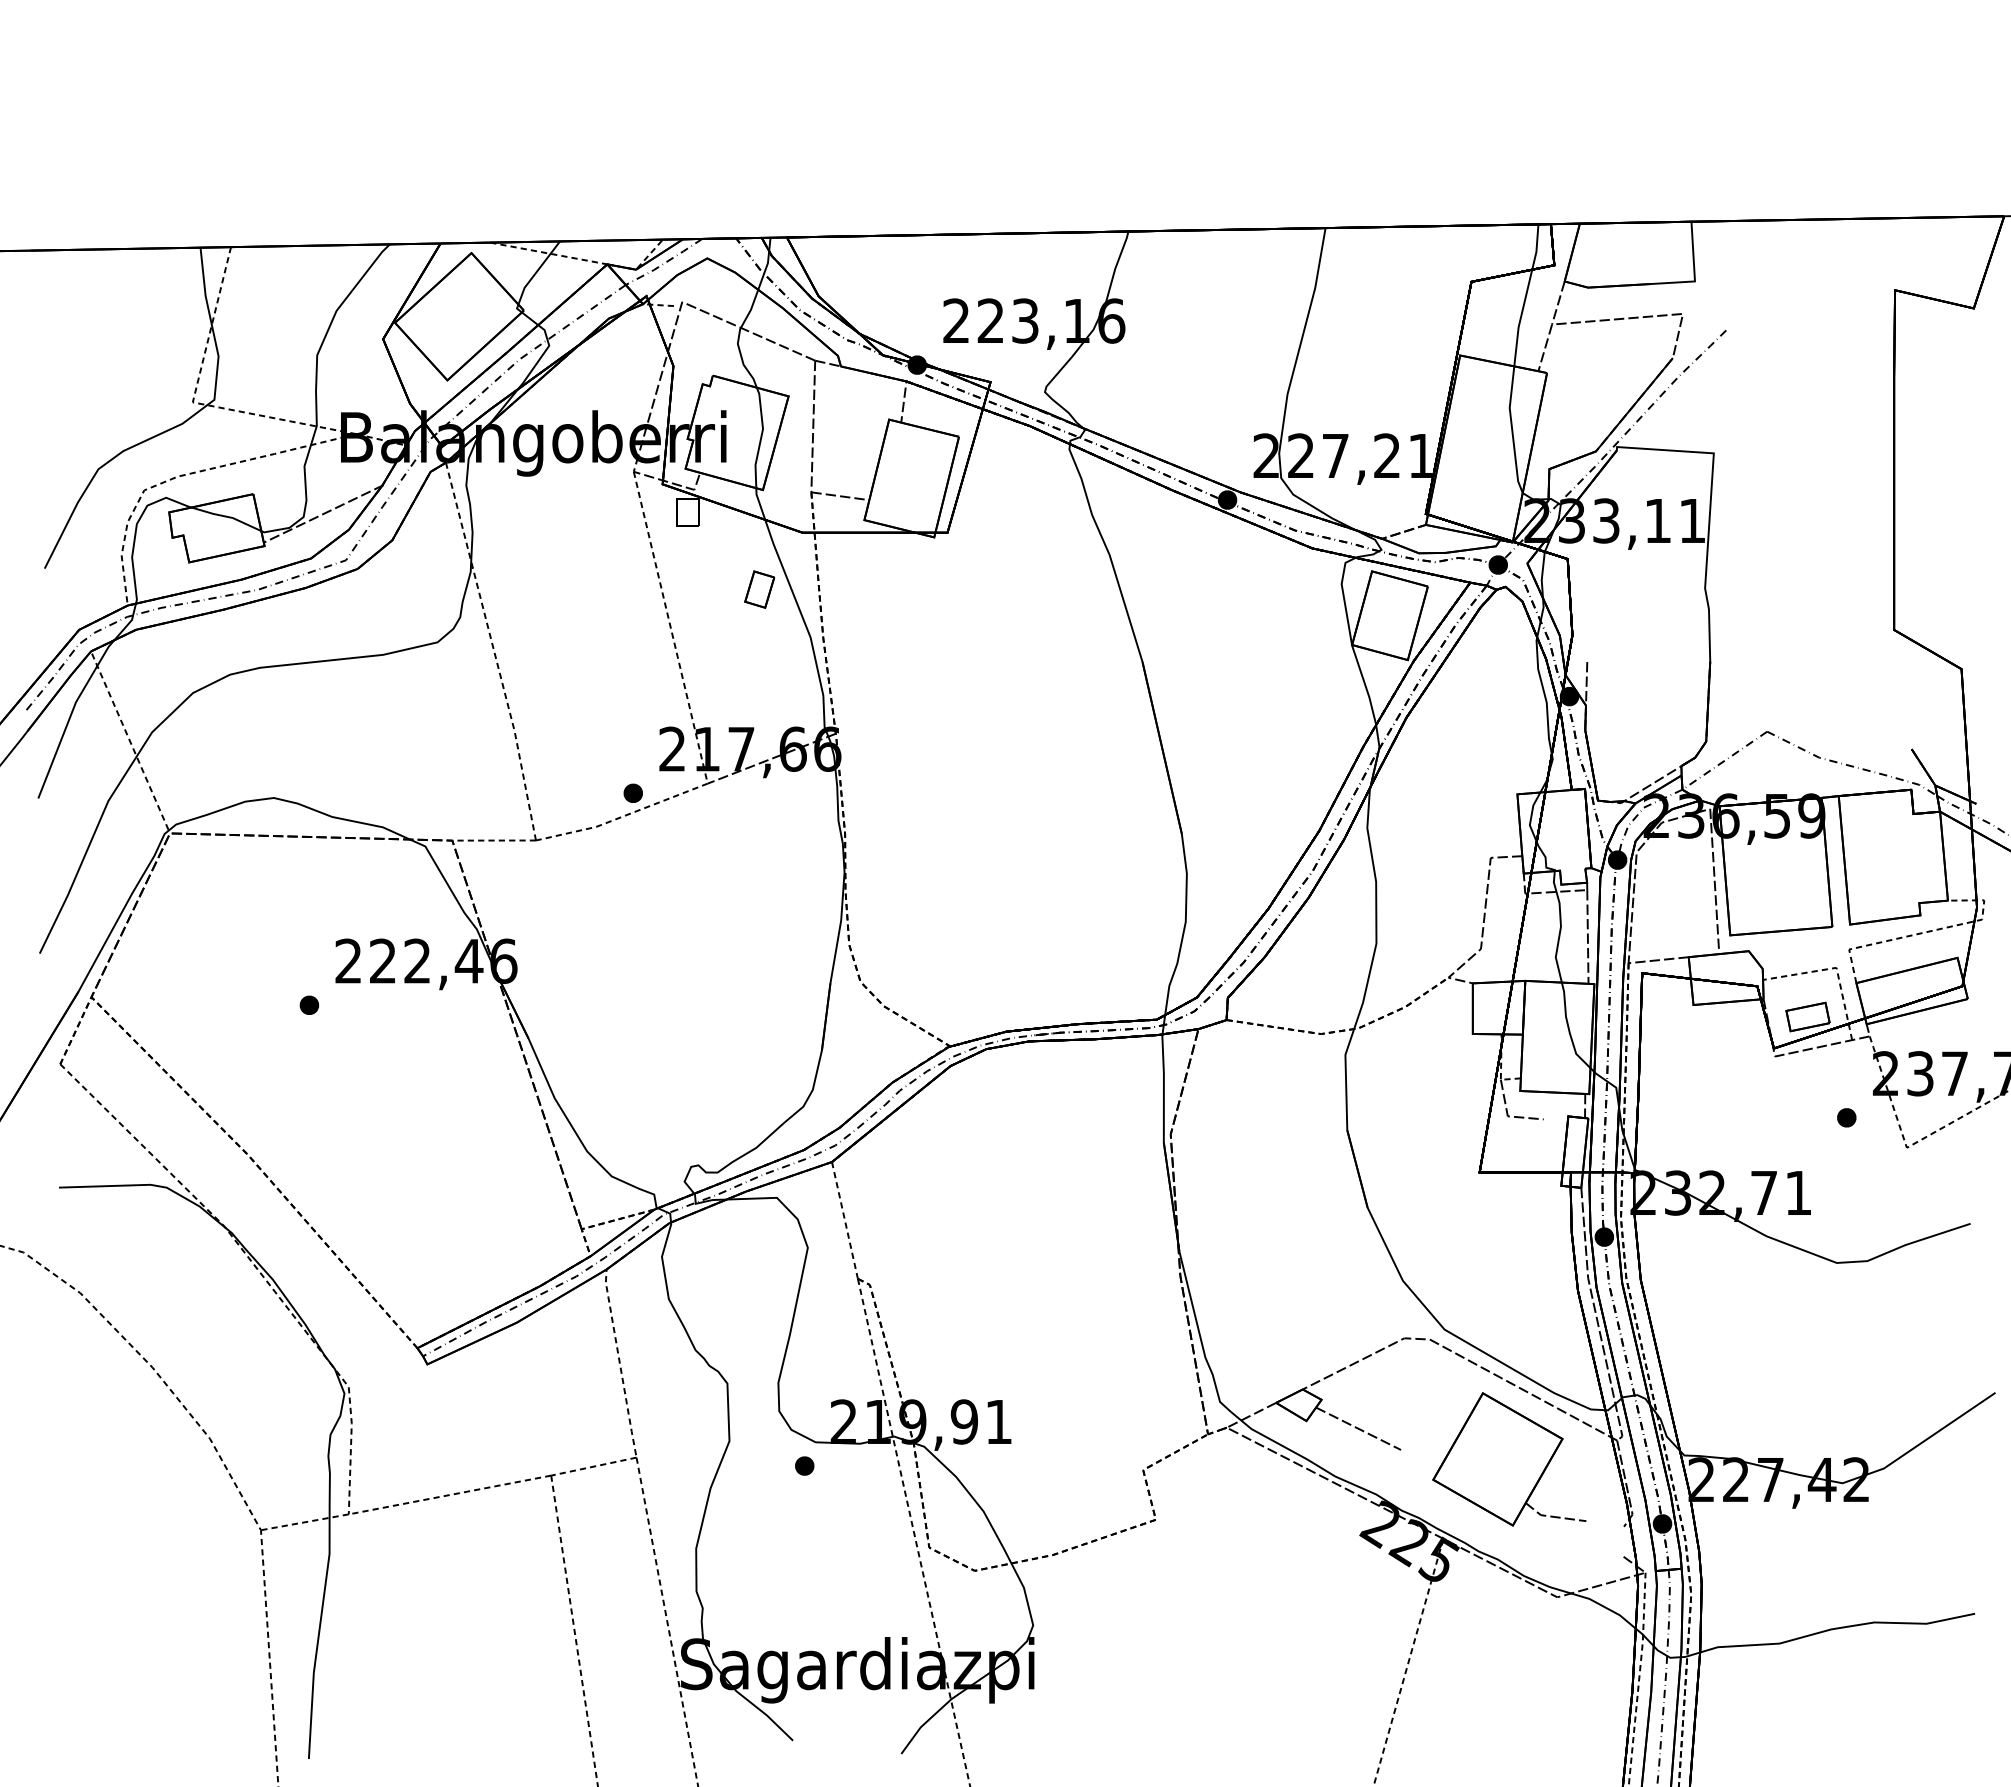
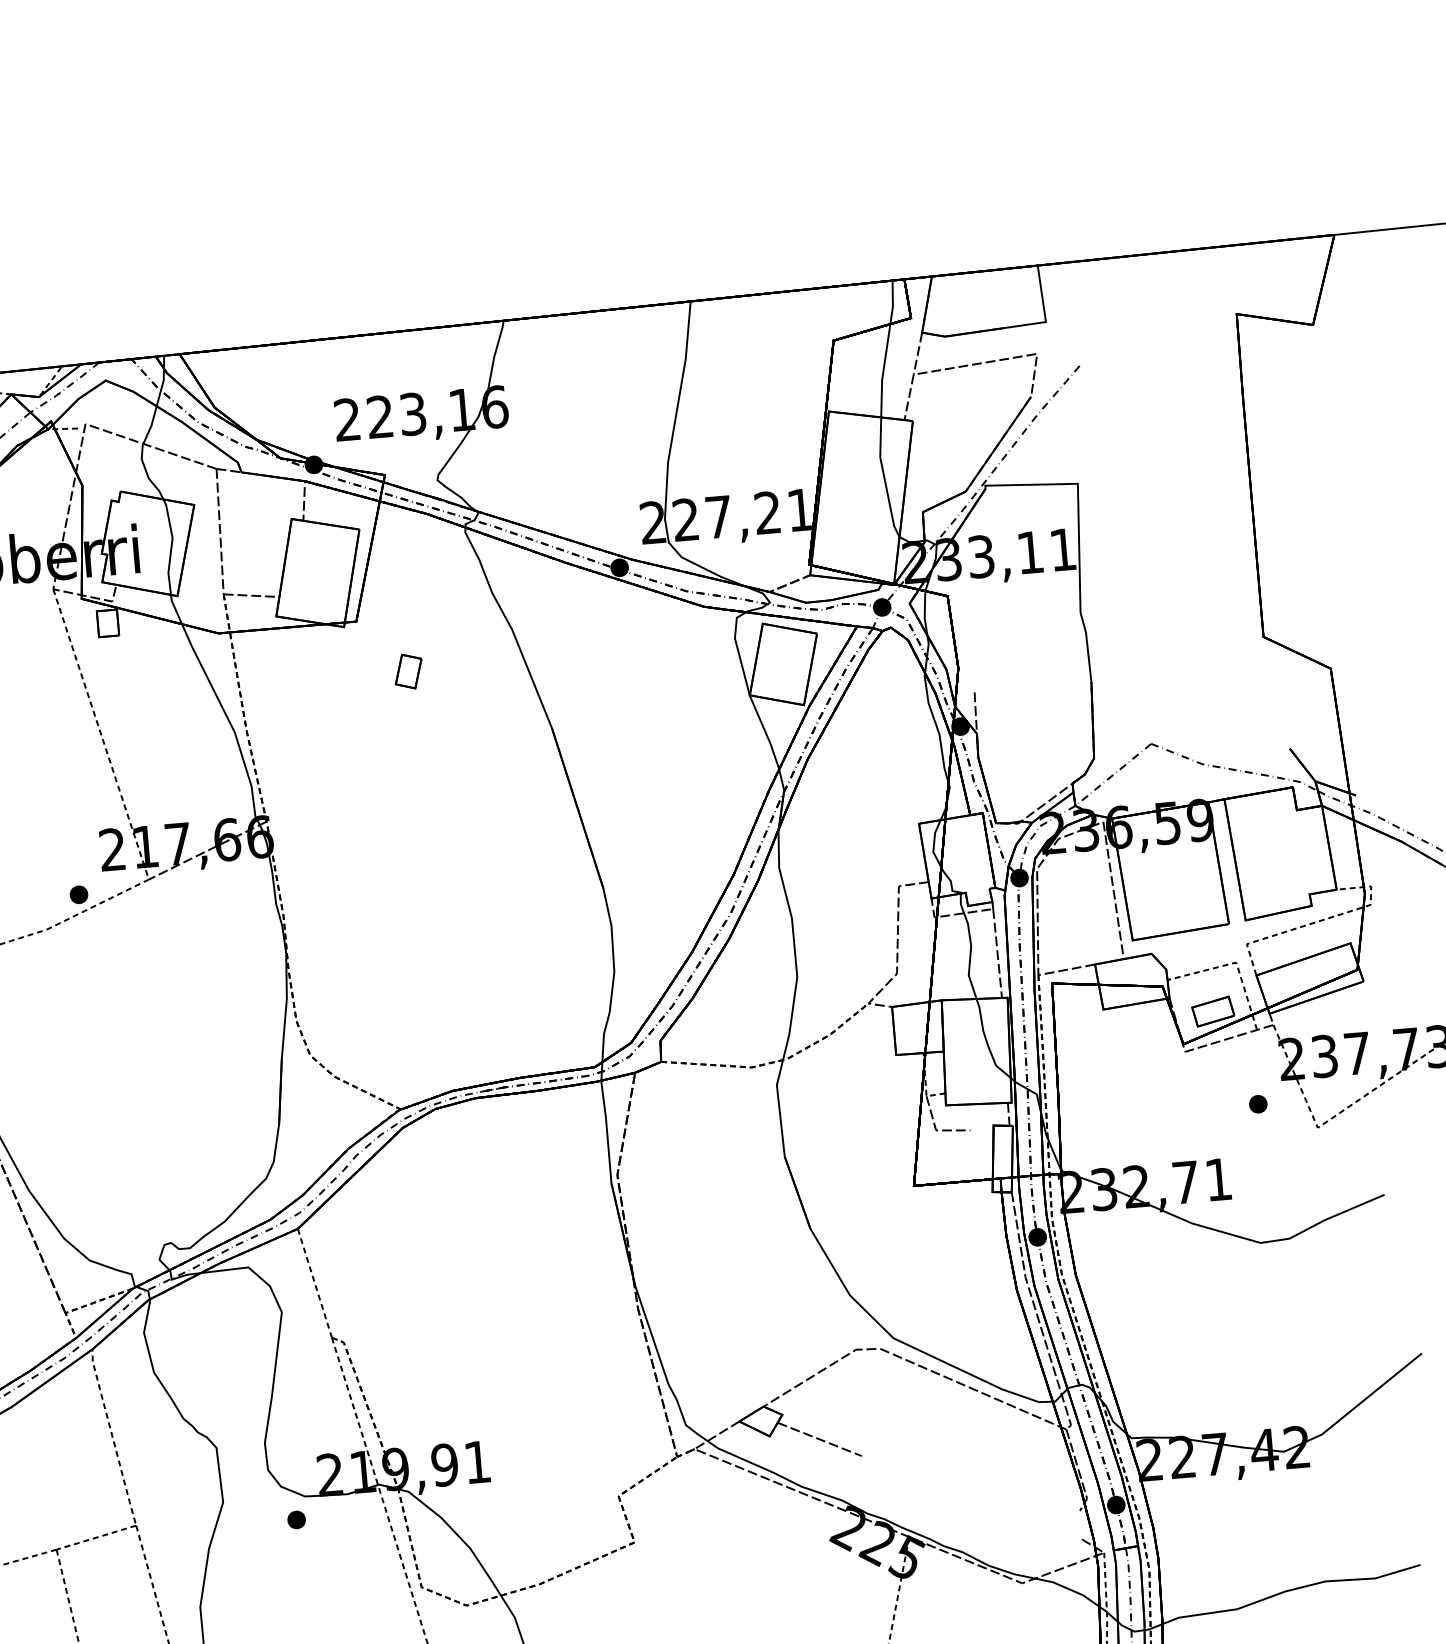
part: (759, 589) -> (408, 671), moved
part: (1509, 1459) -> (965, 1456), removed

